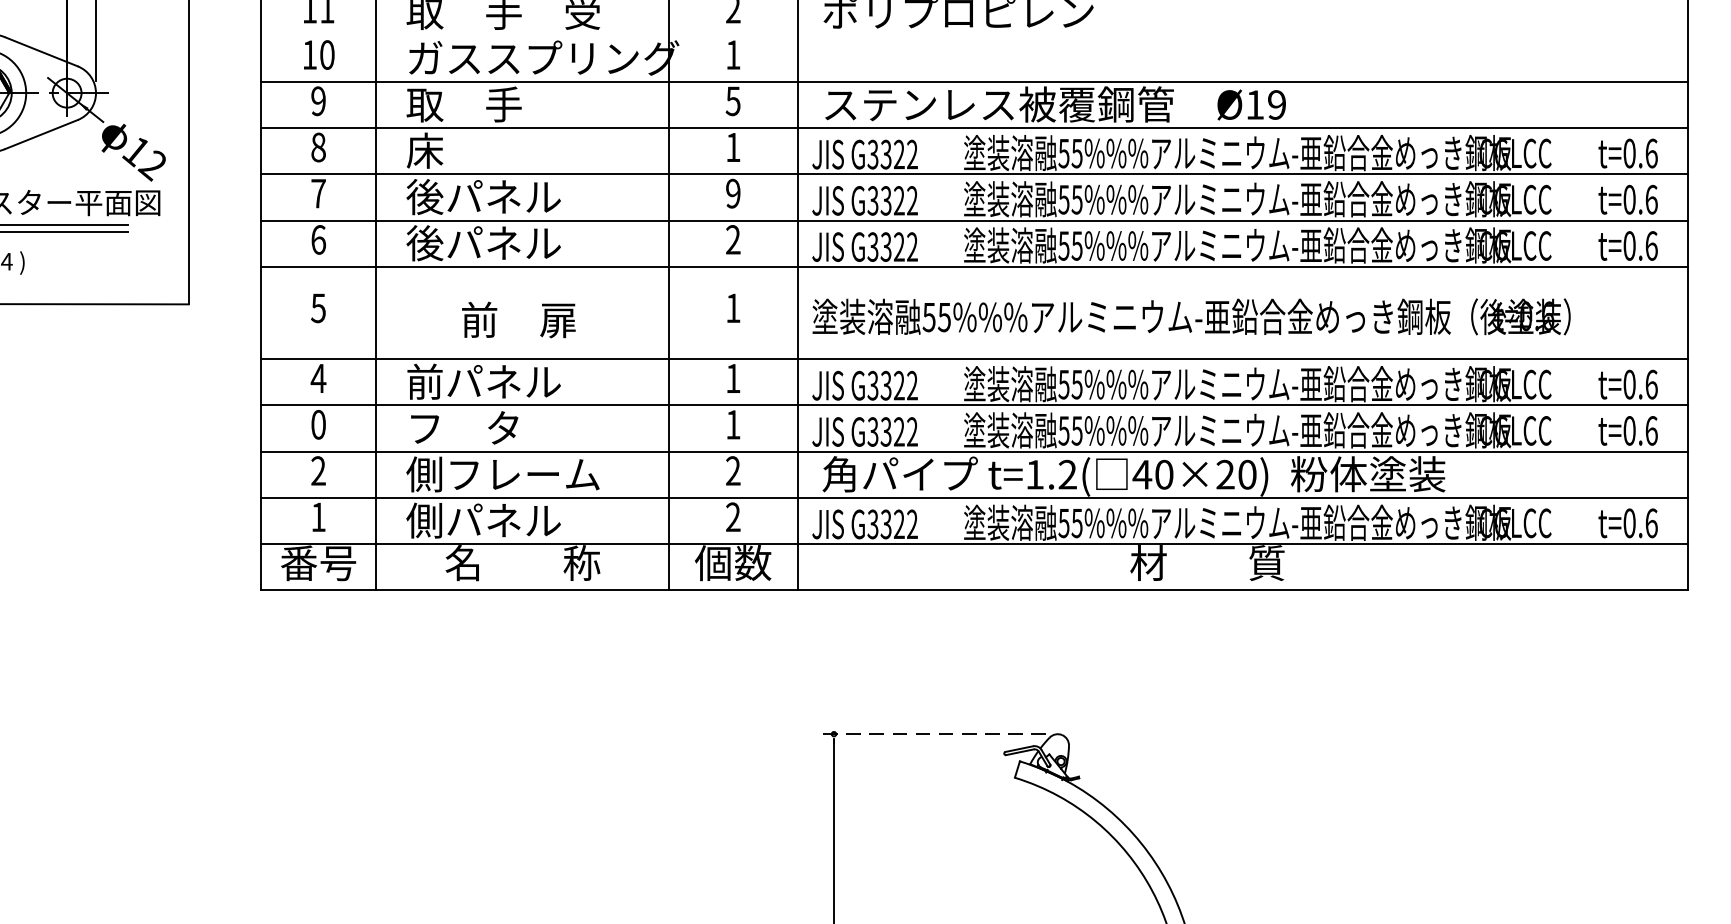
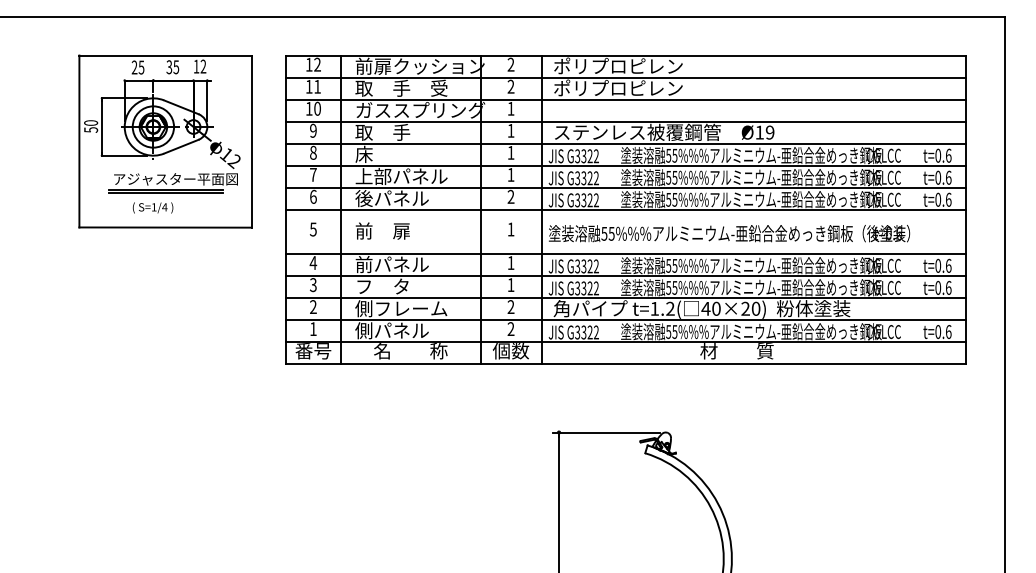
line: (973, 35) -> (625, 99), added
text: (732, 100) -> (510, 130), 5 -> 1
text: (732, 192) -> (510, 174), 9 -> 1
text: (503, 197) -> (401, 176), 後パネル -> 上部パネル
text: (518, 318) -> (382, 230), moved
text: (318, 423) -> (313, 284), 0 -> 3
line: (933, 734) -> (606, 432), dashed -> solid

